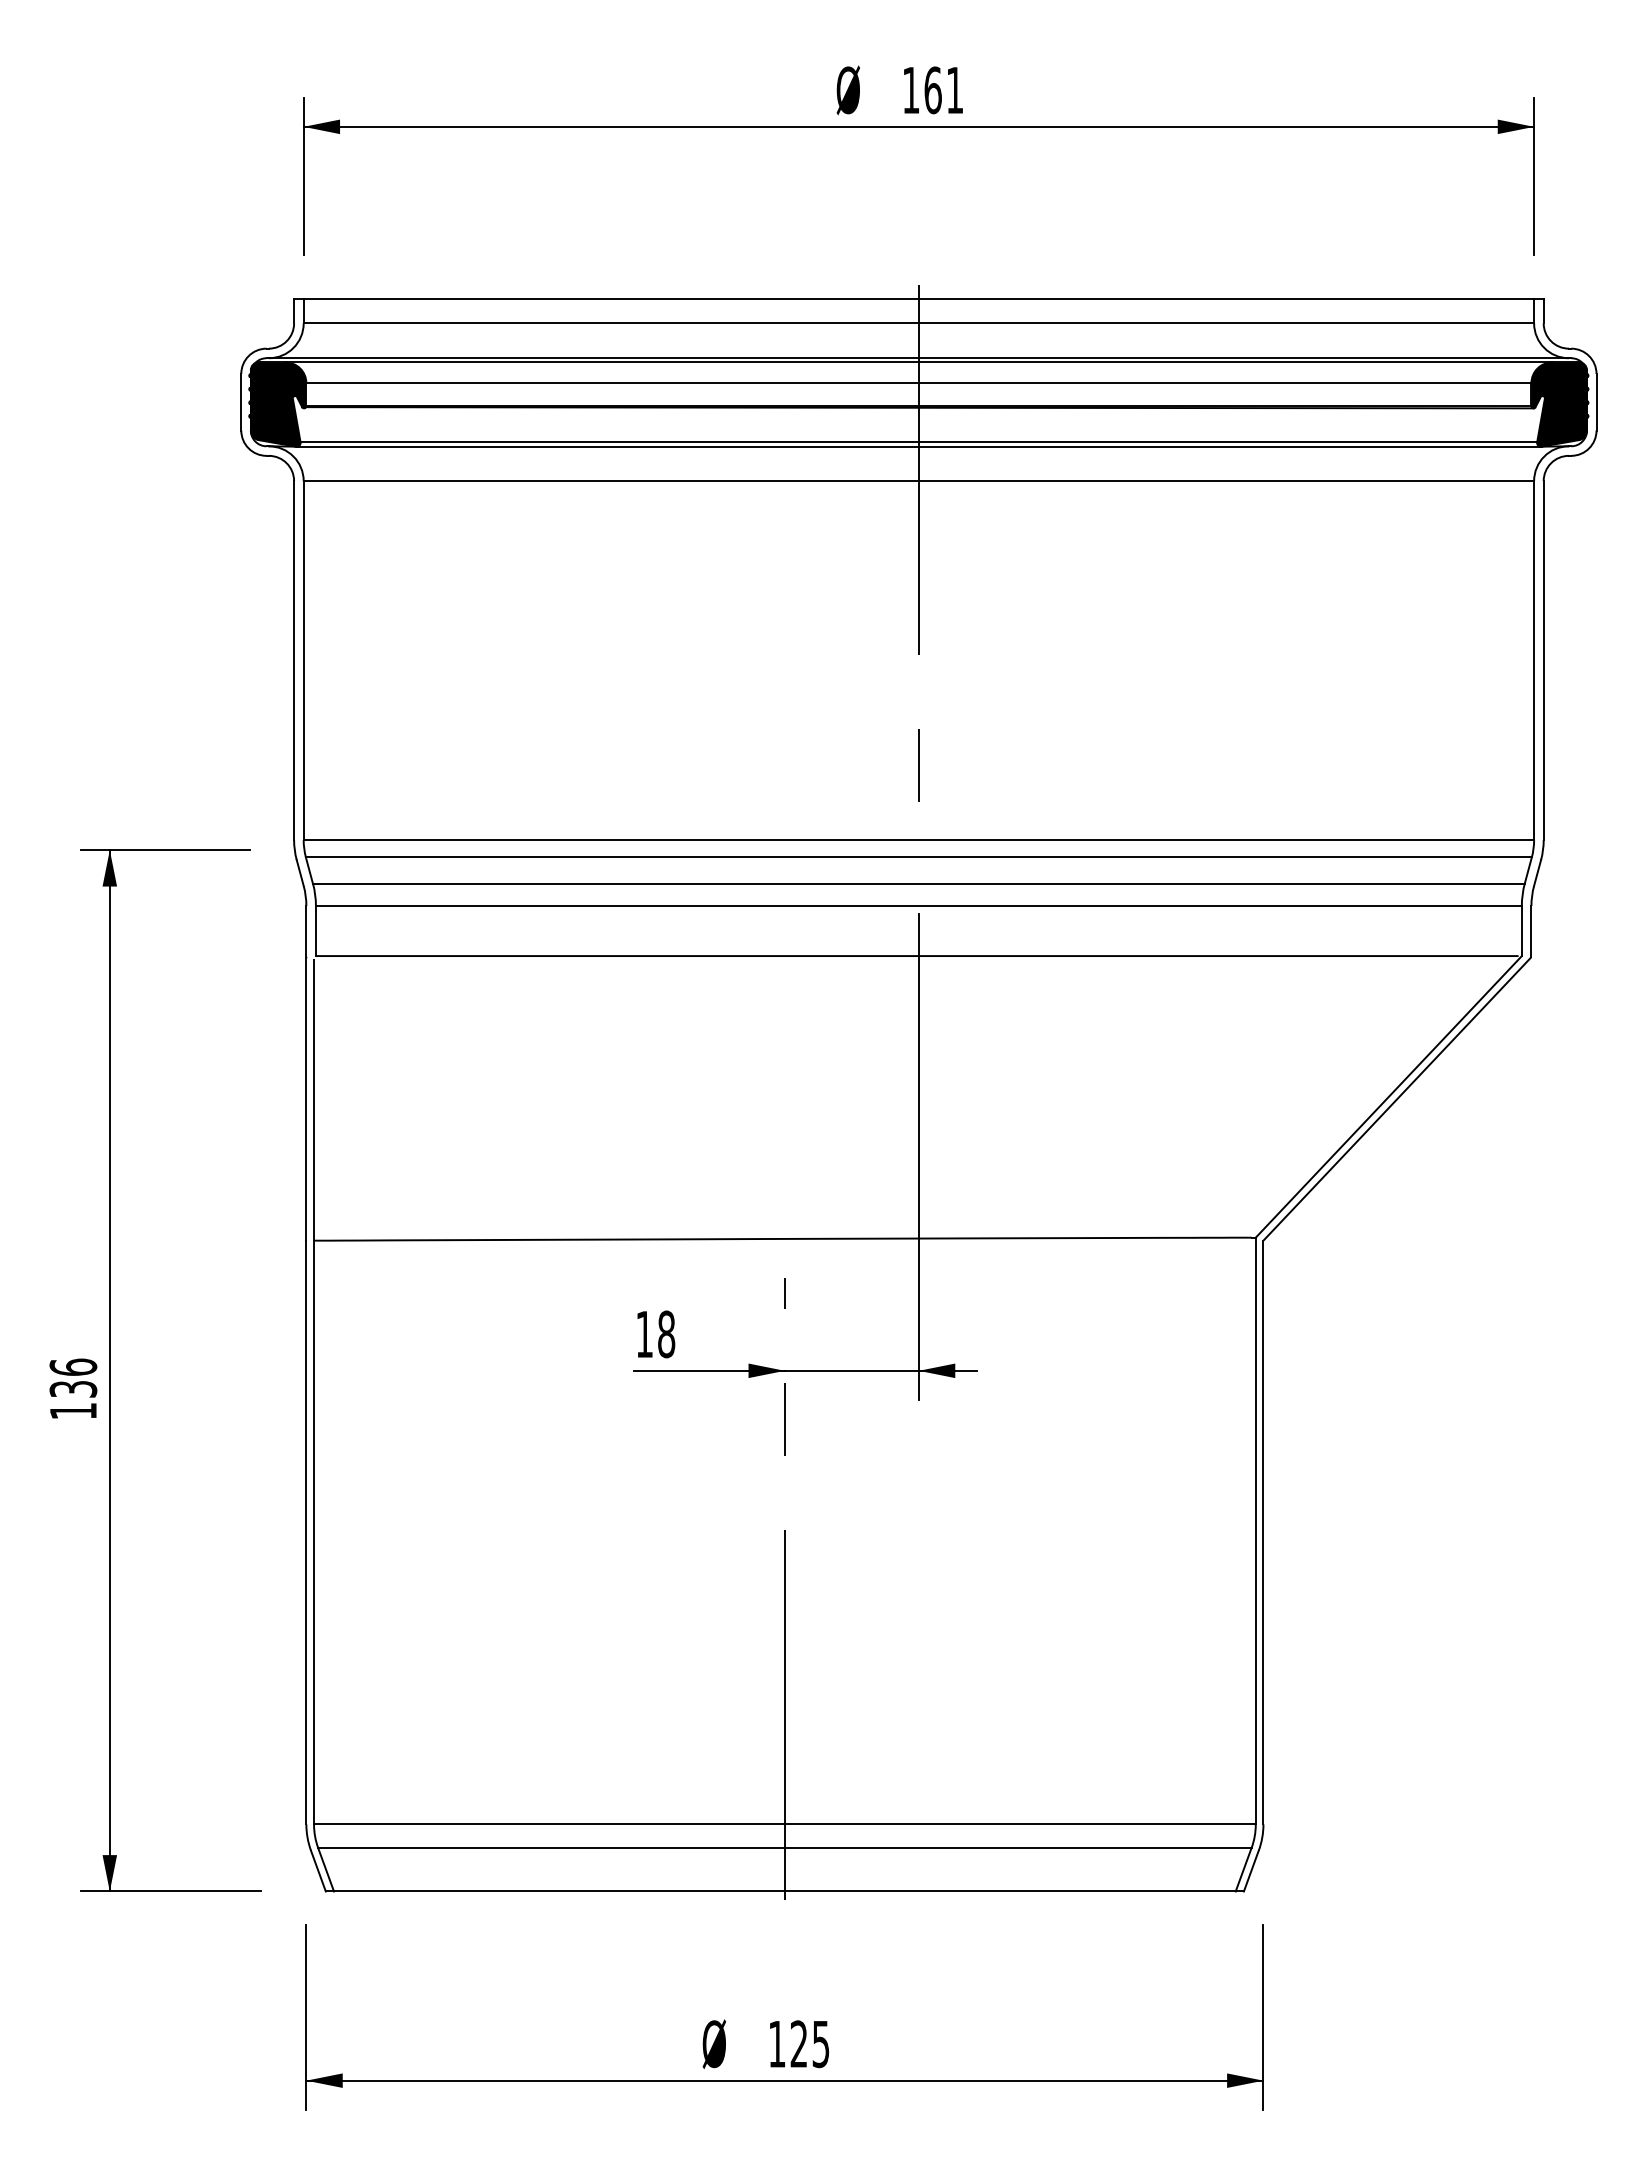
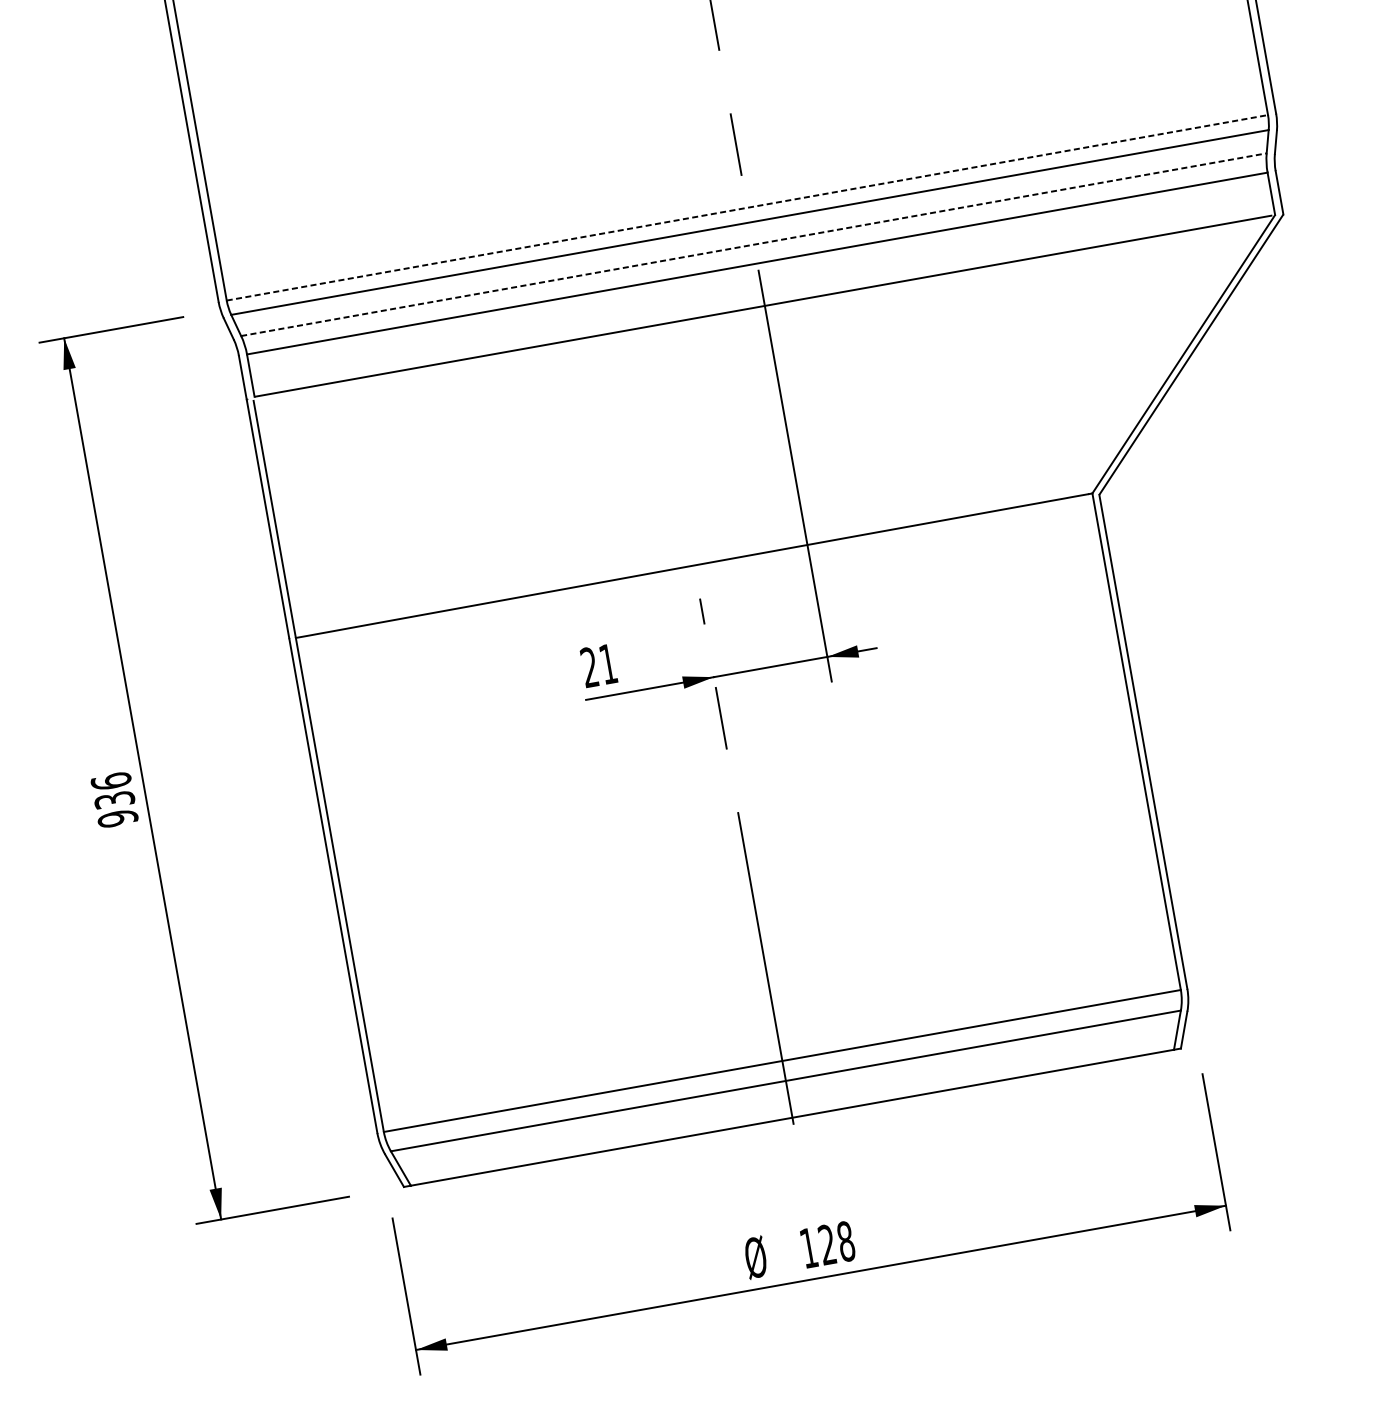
line: (919, 840) -> (747, 208), solid -> dashed
line: (918, 883) -> (753, 244), solid -> dashed
text: (655, 1334) -> (598, 665), 18 -> 21
text: (73, 1410) -> (117, 817), 136 -> 936
text: (820, 2044) -> (845, 1241), 125 -> 128

